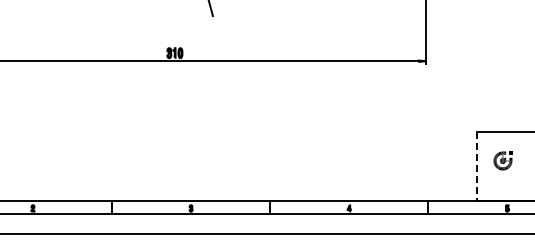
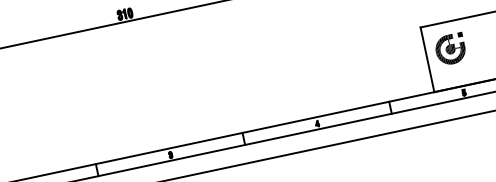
part: (502, 160) -> (450, 49), size x1.67
line: (476, 166) -> (427, 59), dashed -> solid

